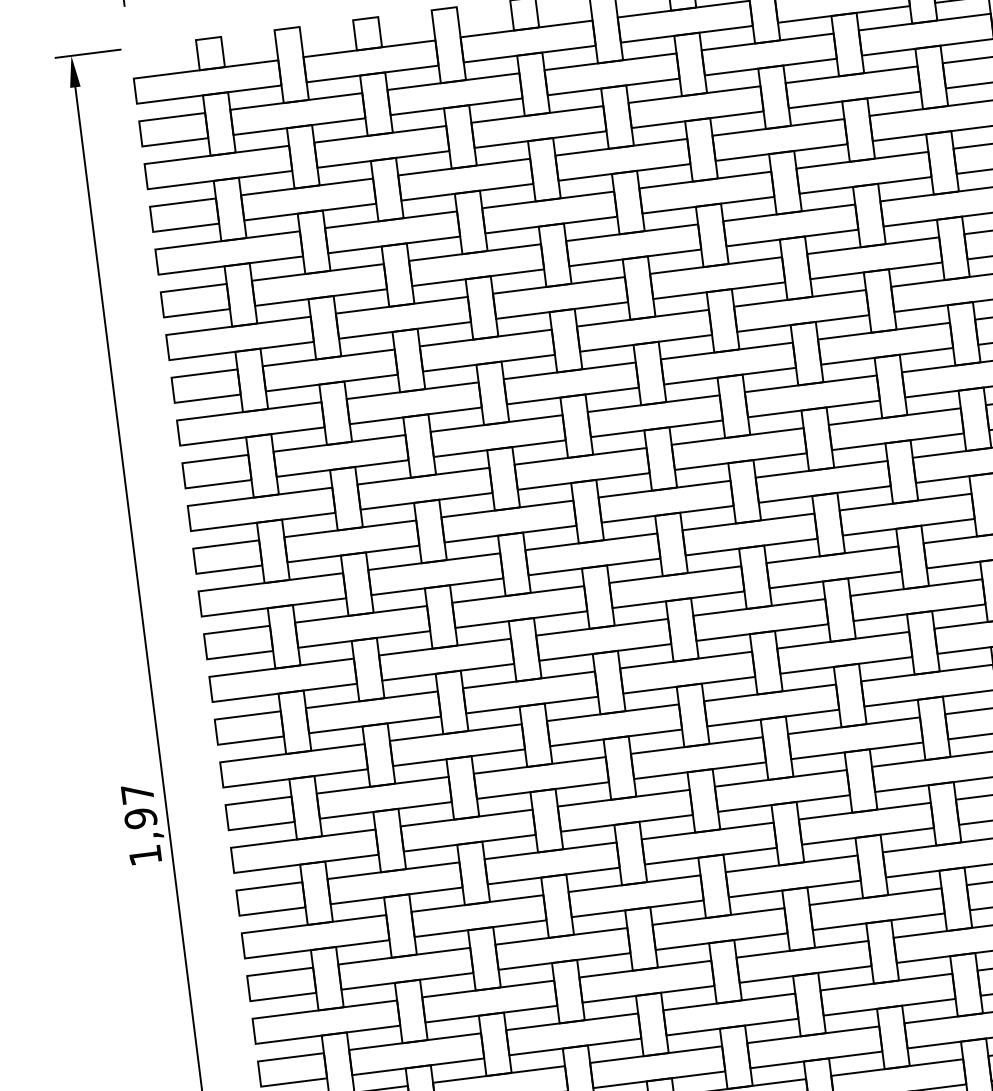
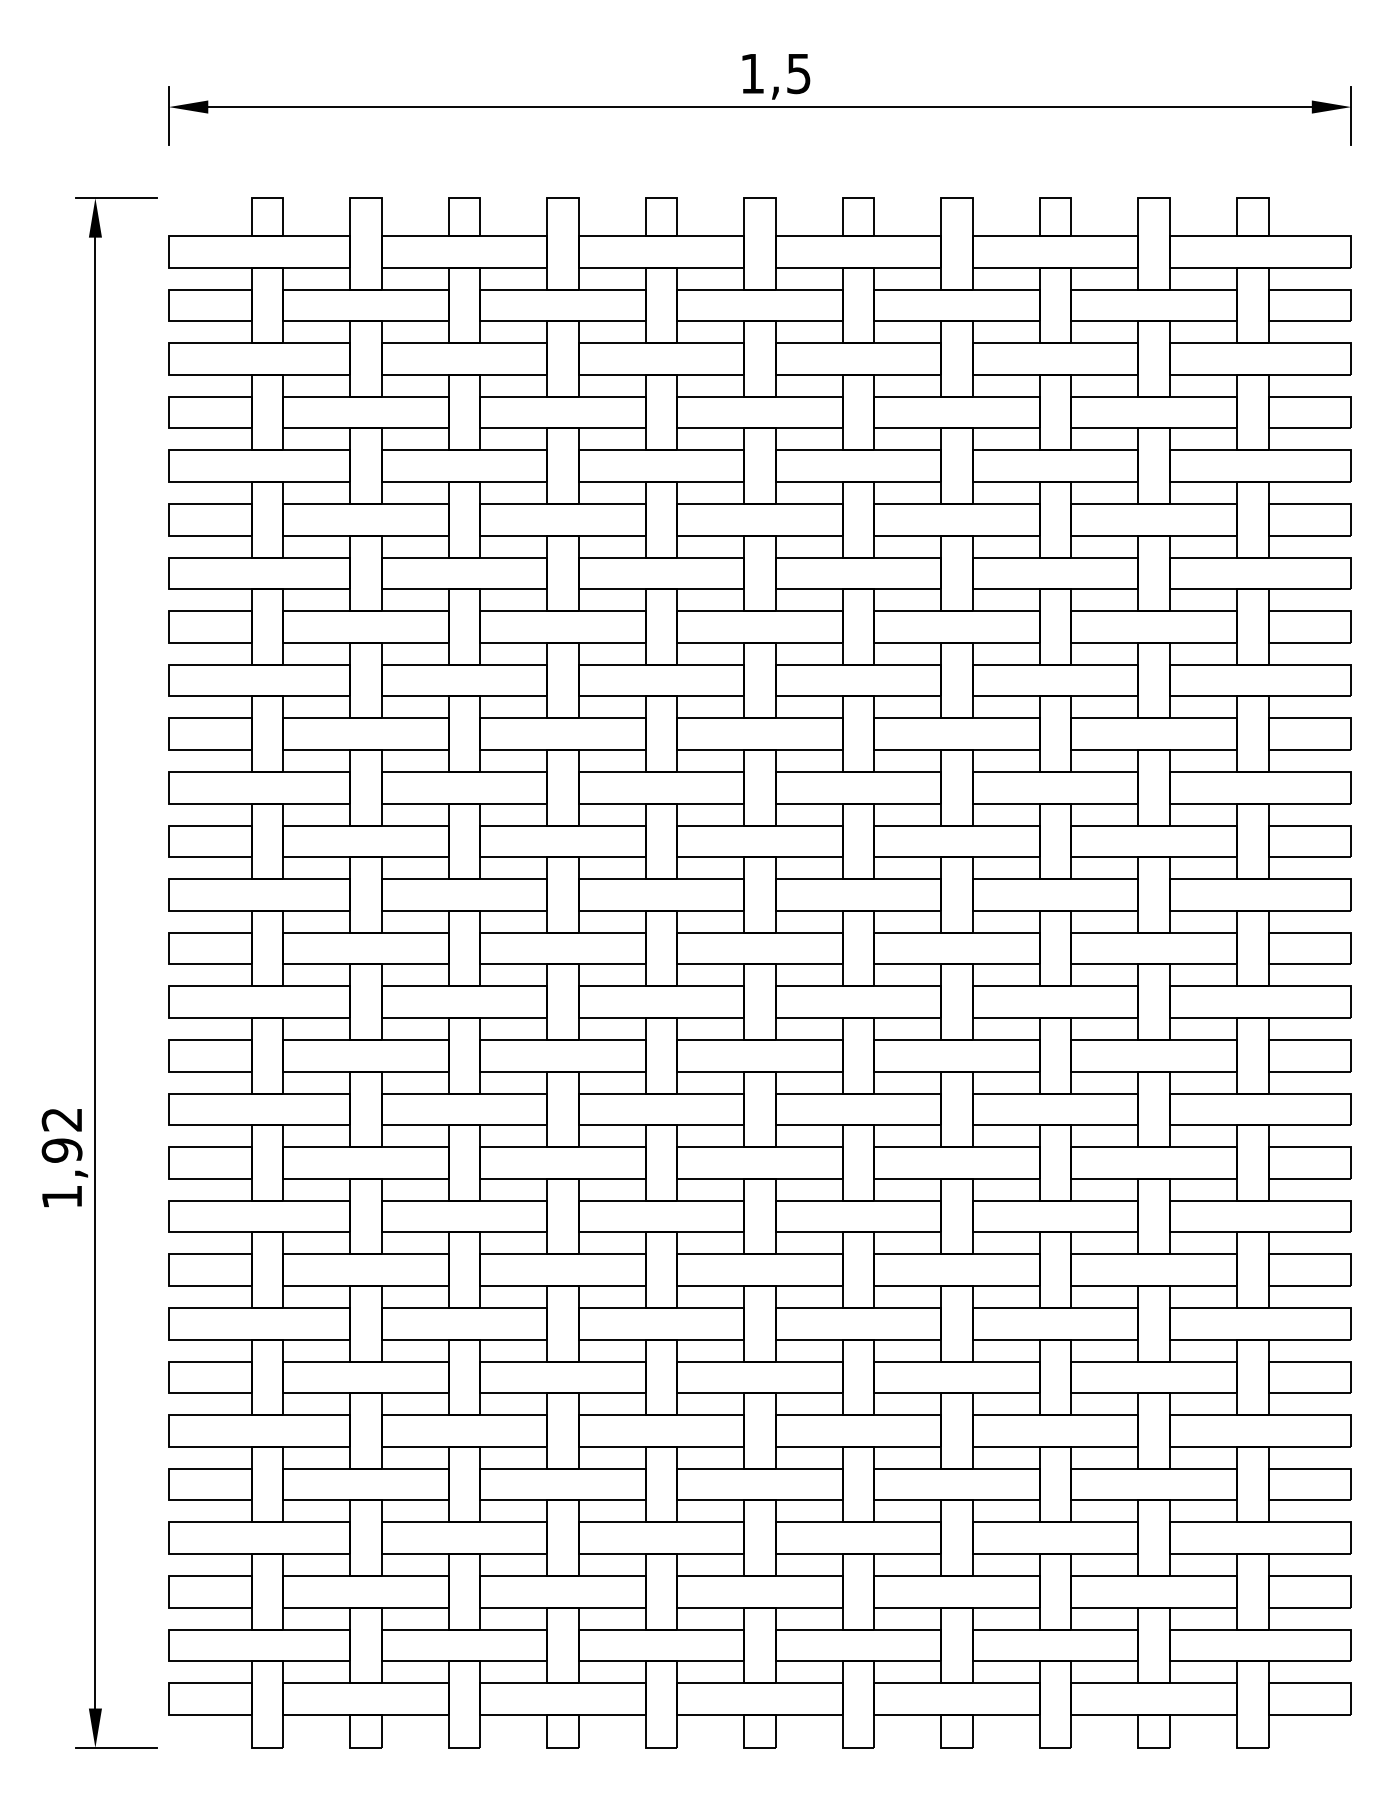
text: (137, 793) -> (61, 1119), 1,97 -> 1,92

